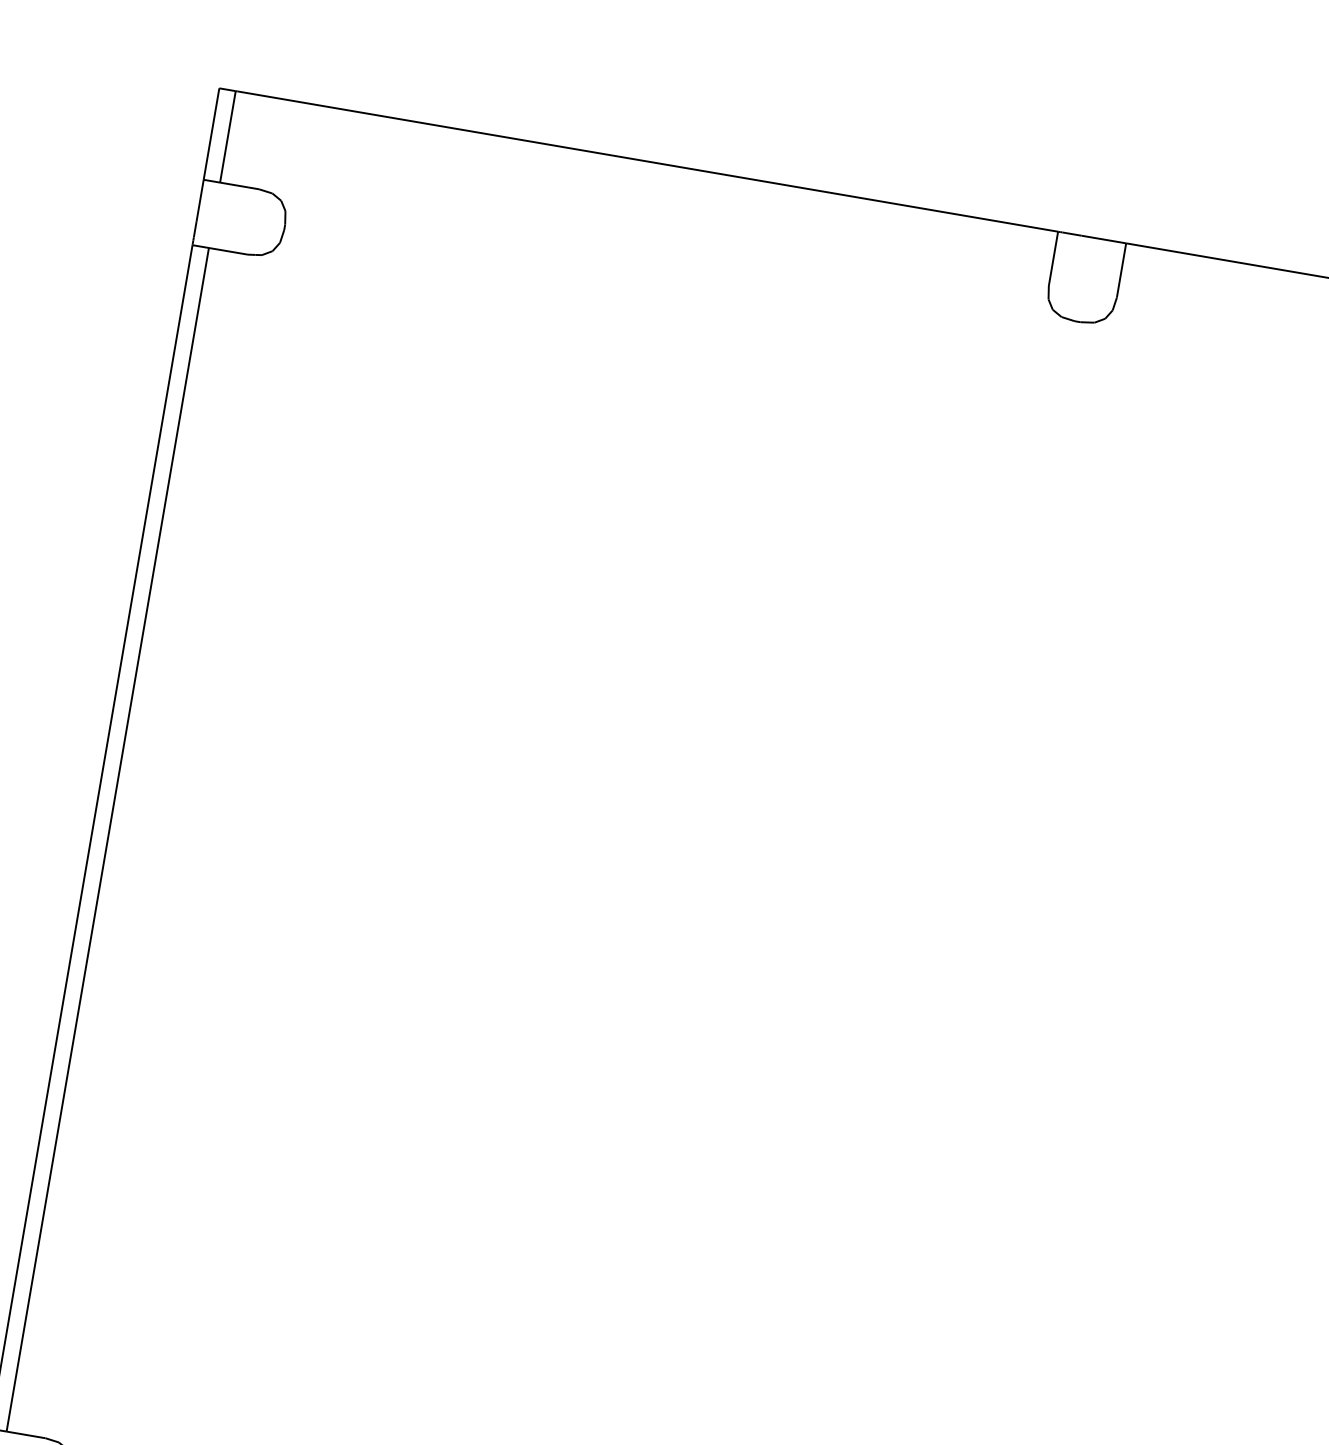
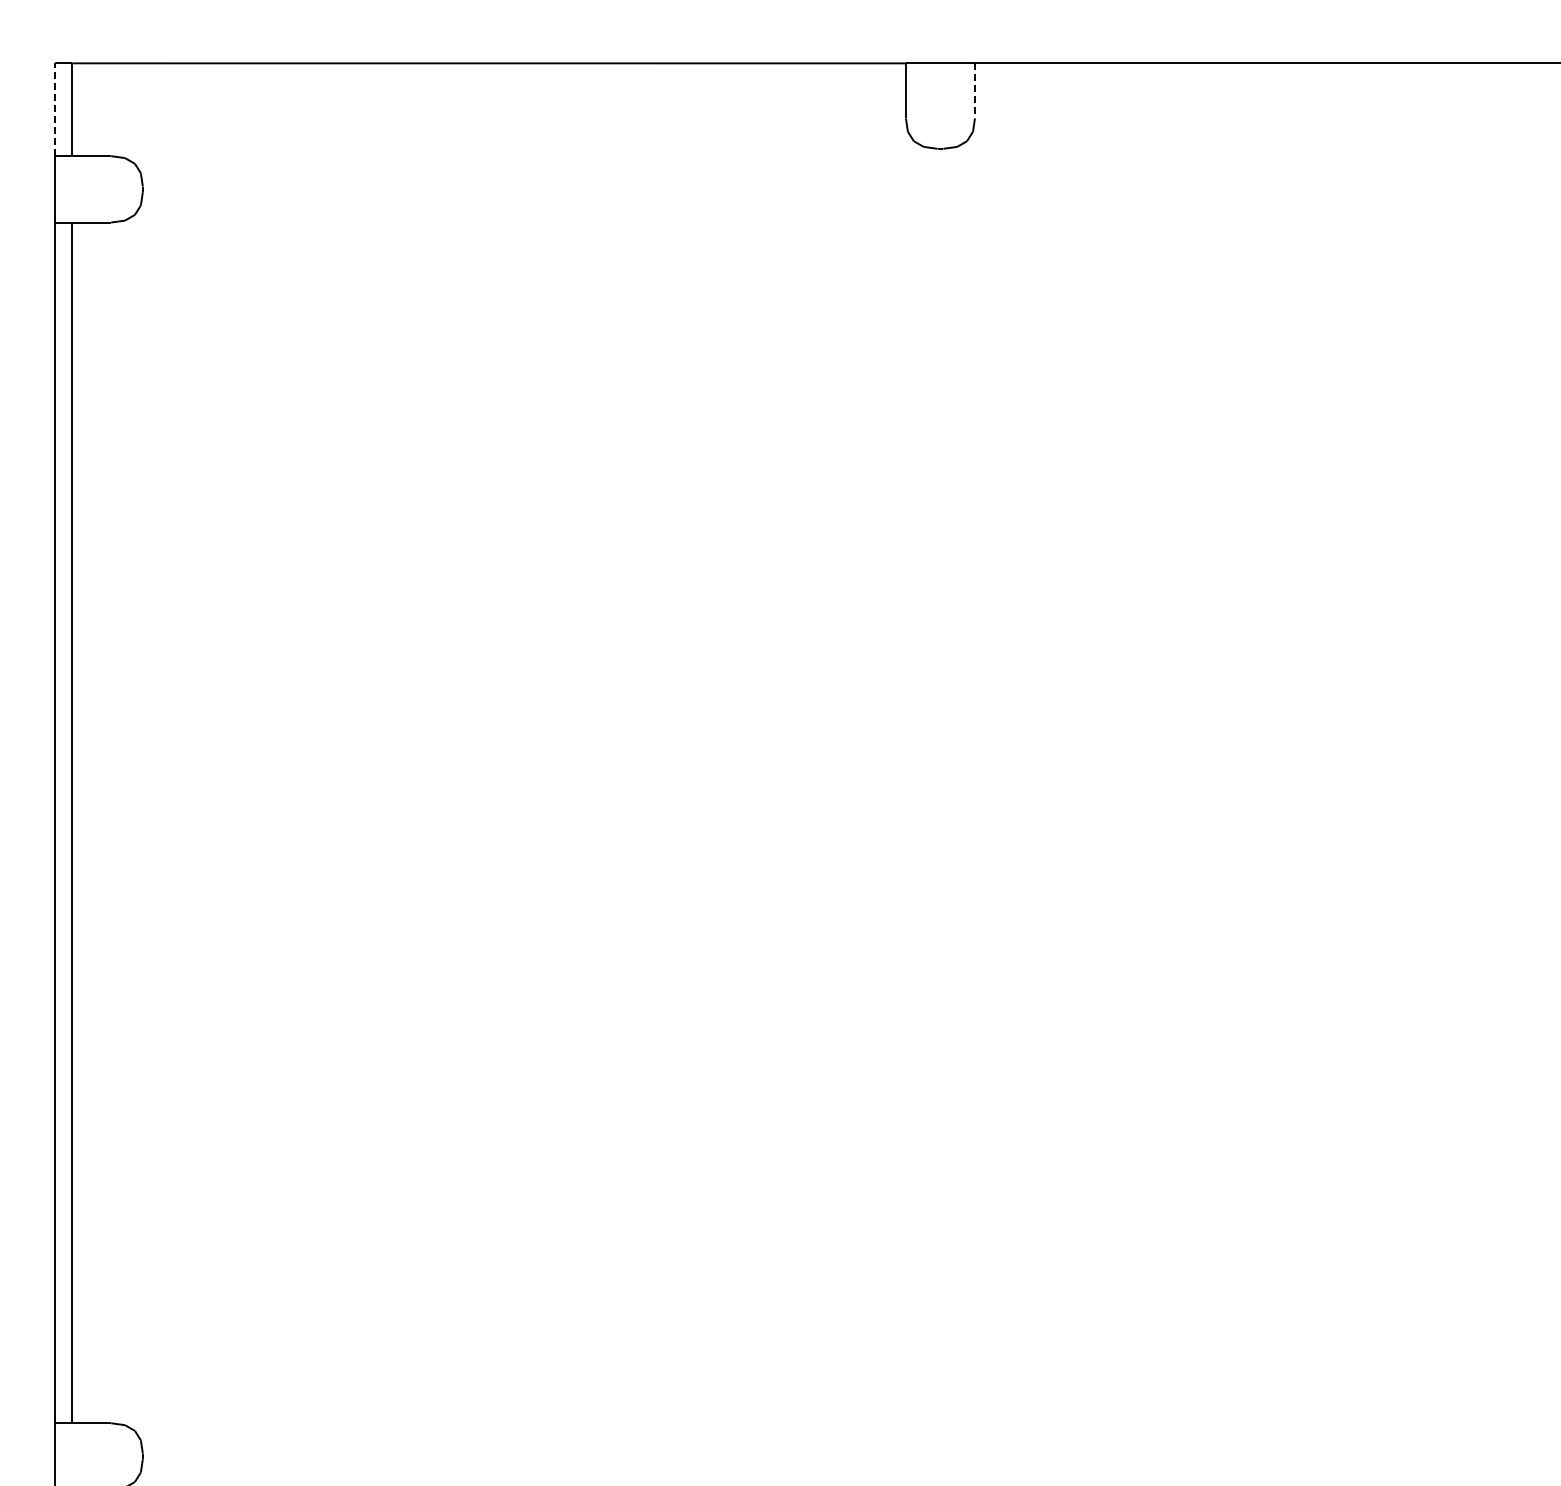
line: (212, 133) -> (55, 109), solid -> dashed
line: (1121, 269) -> (974, 90), solid -> dashed

